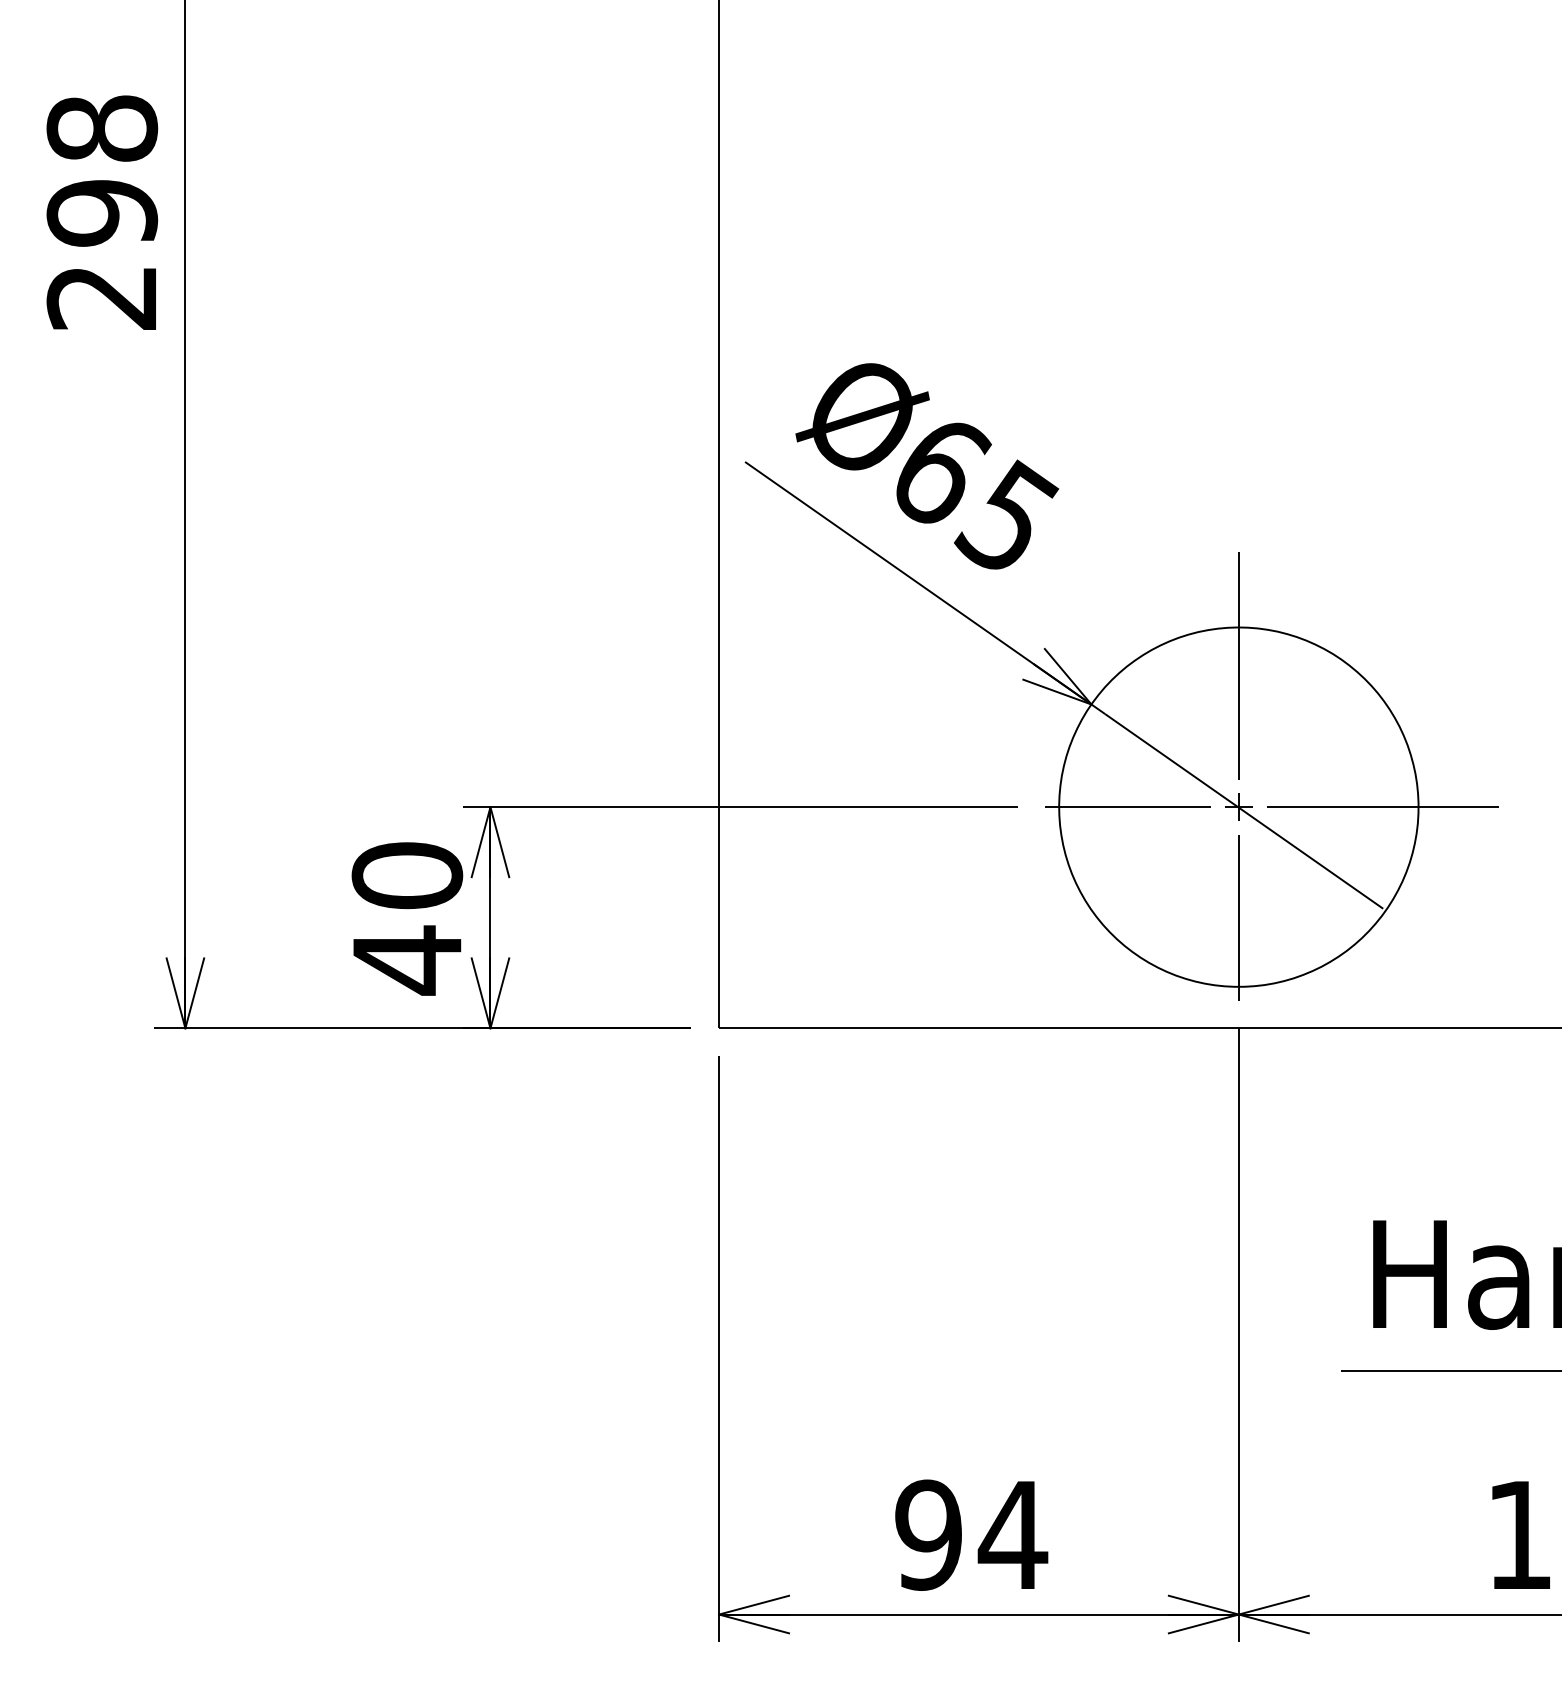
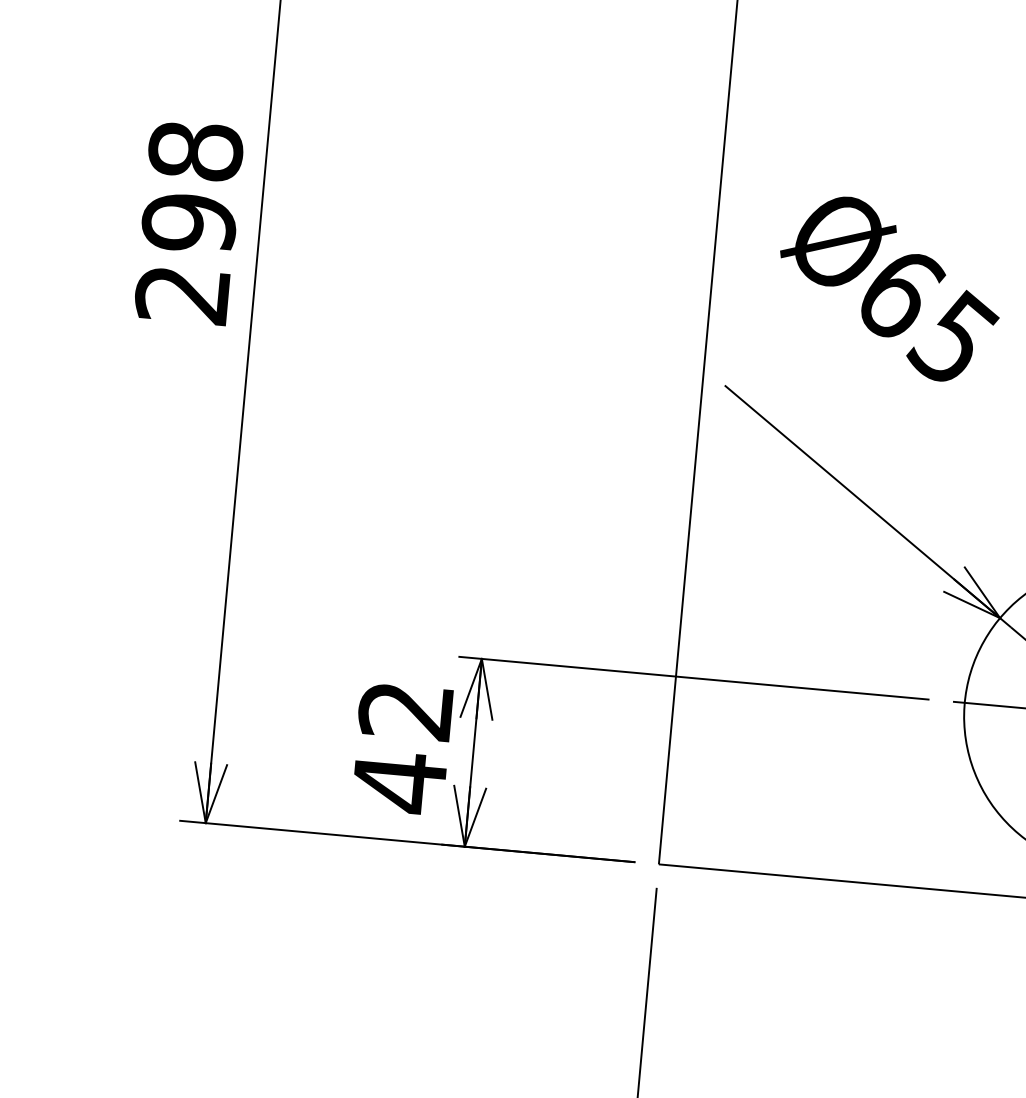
text: (102, 212) -> (189, 222), moved
text: (927, 466) -> (889, 288), moved
text: (407, 875) -> (406, 710), 40 -> 42

